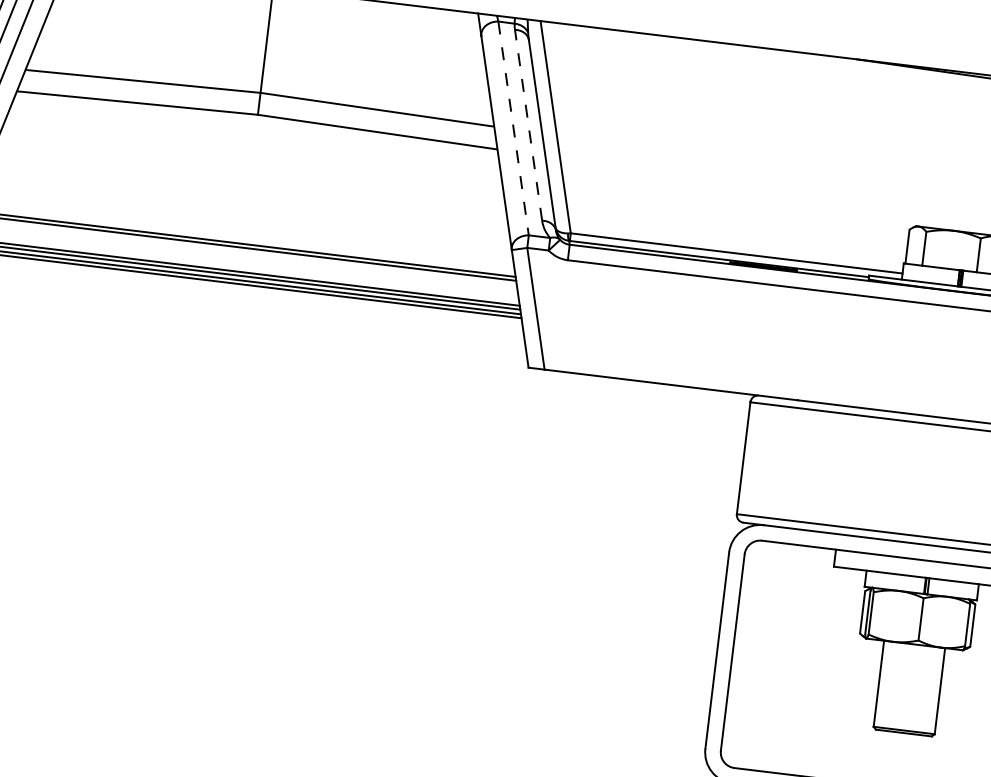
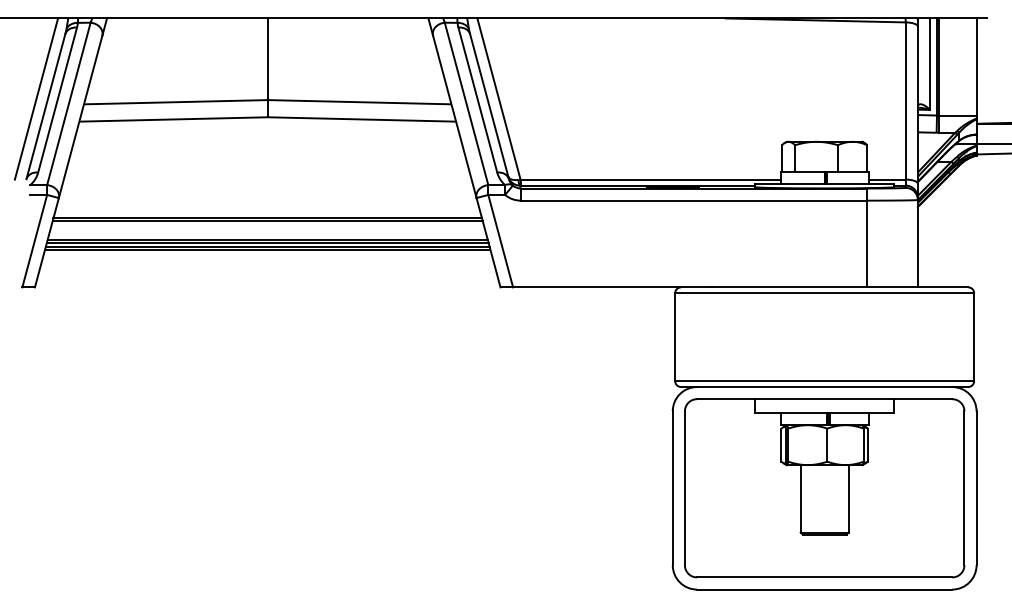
line: (528, 124) -> (477, 99), dashed -> solid
line: (513, 129) -> (466, 104), dashed -> solid

